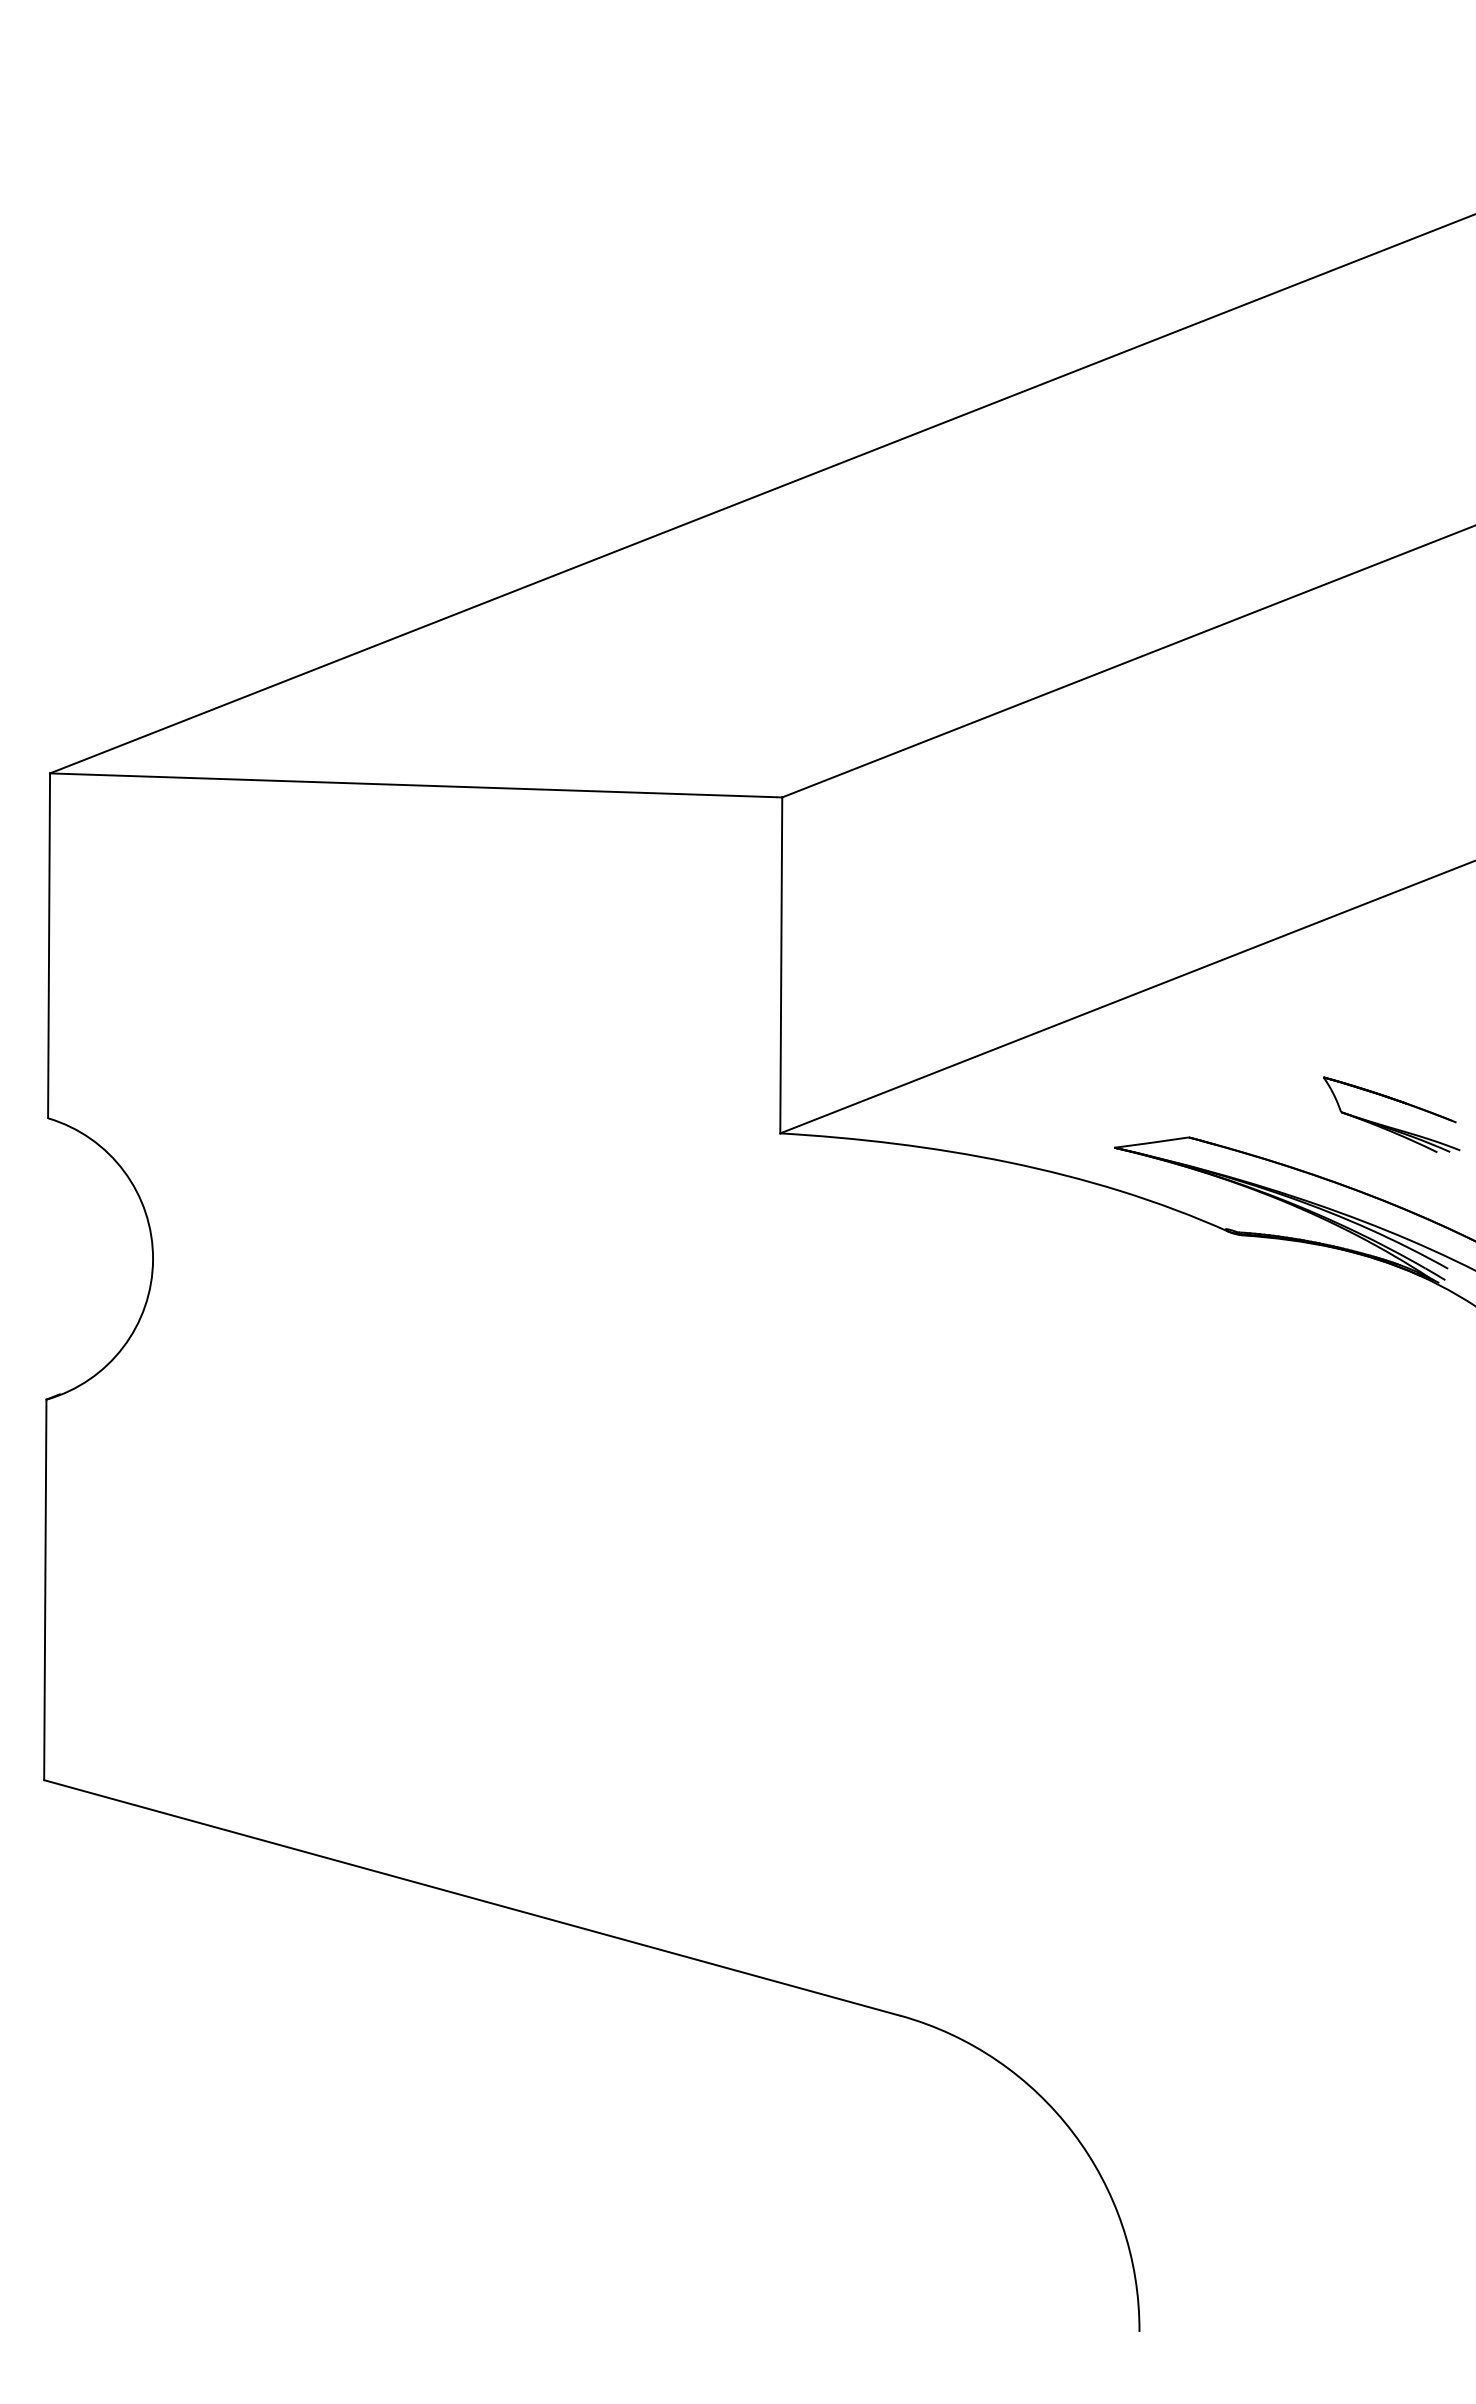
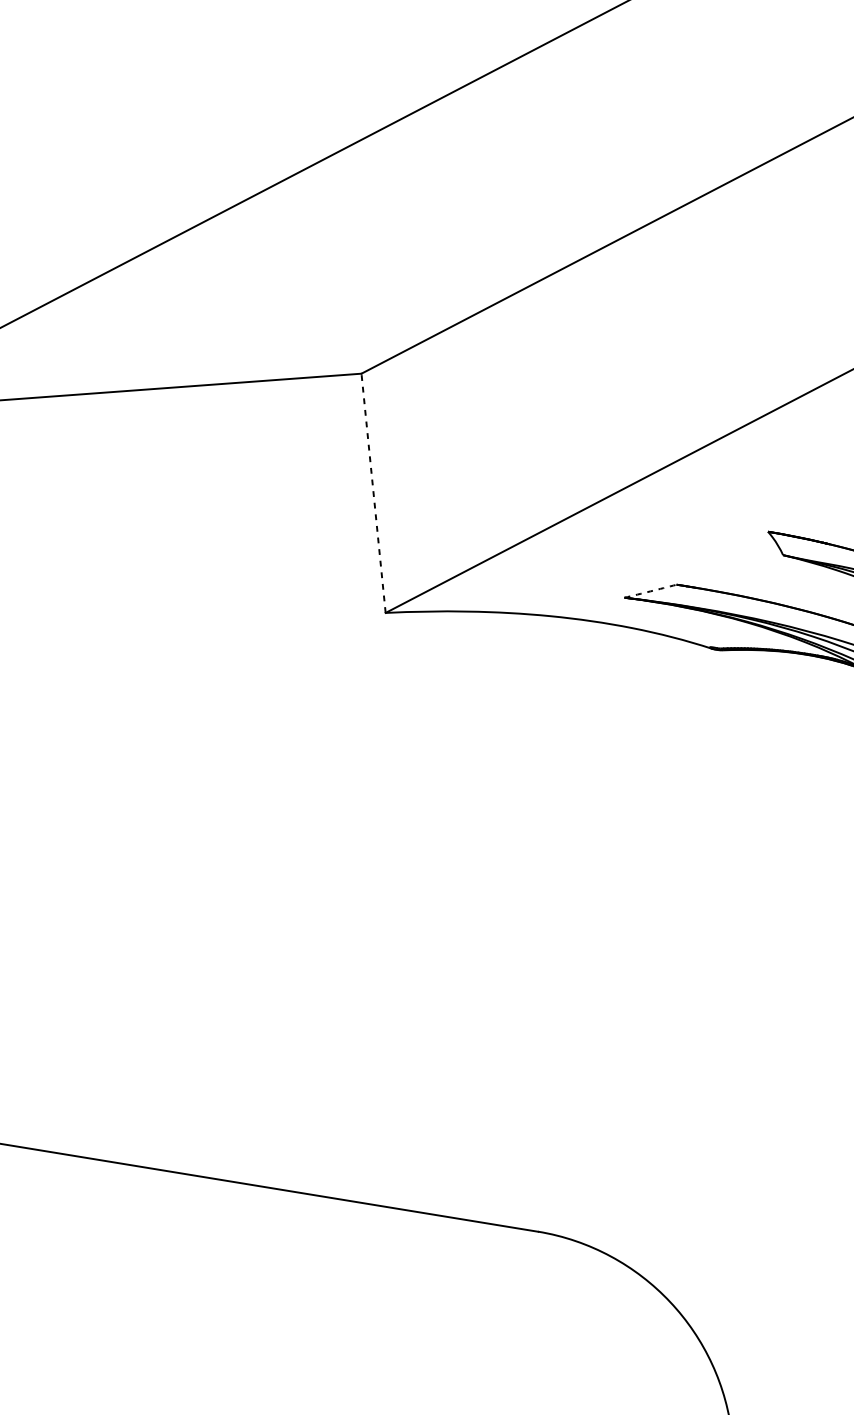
line: (781, 965) -> (373, 493), solid -> dashed
arc: (1151, 1142) -> (650, 591), solid -> dashed

